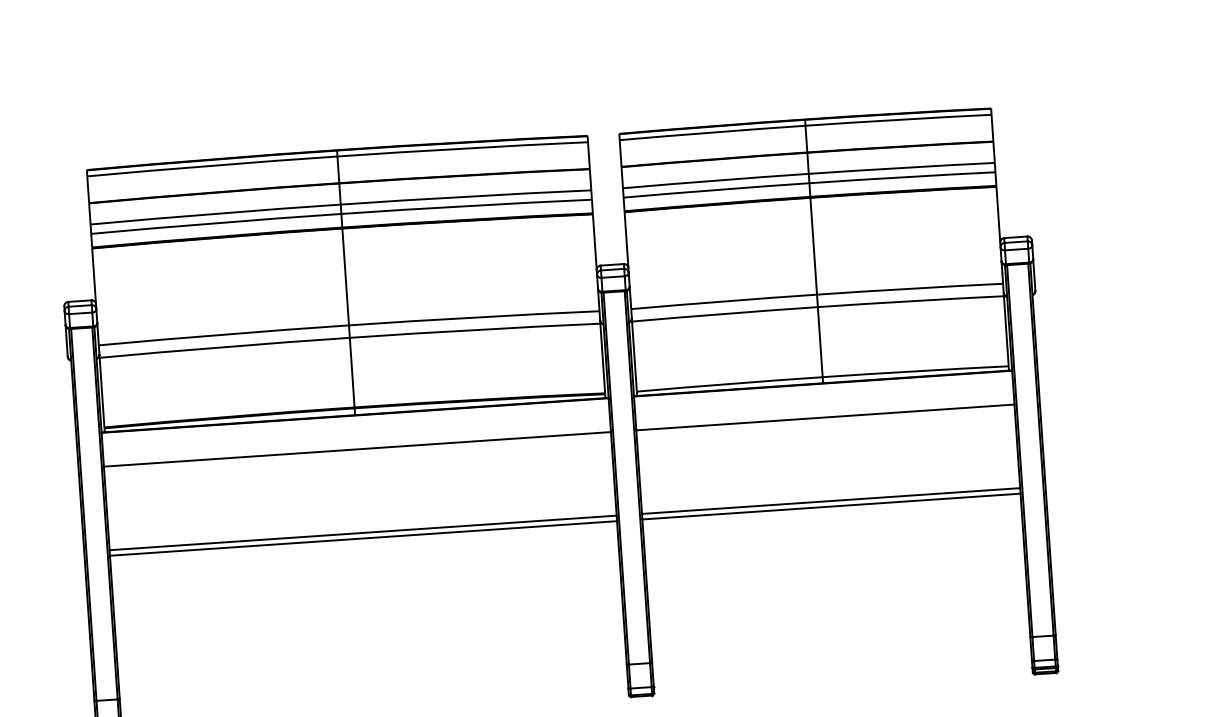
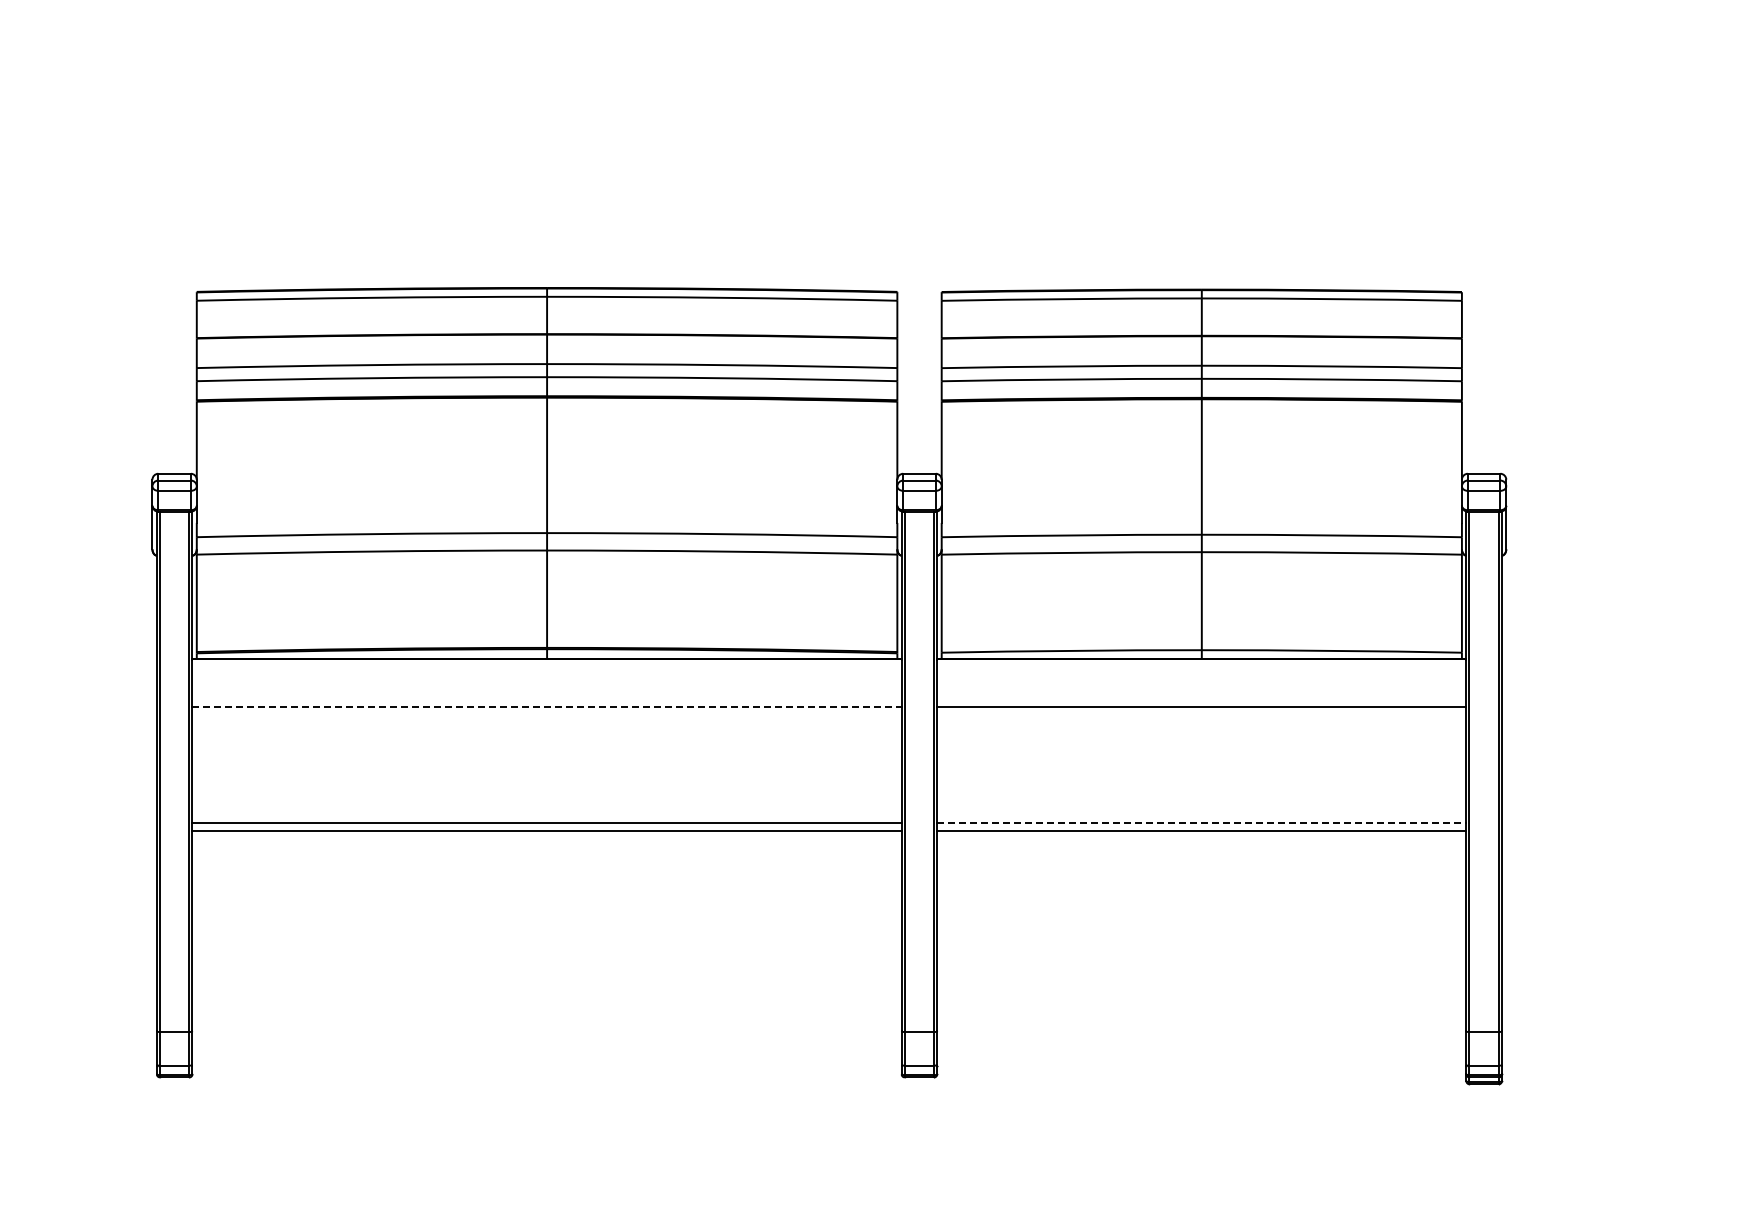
line: (357, 449) -> (547, 706), solid -> dashed
line: (830, 501) -> (1201, 823), solid -> dashed

